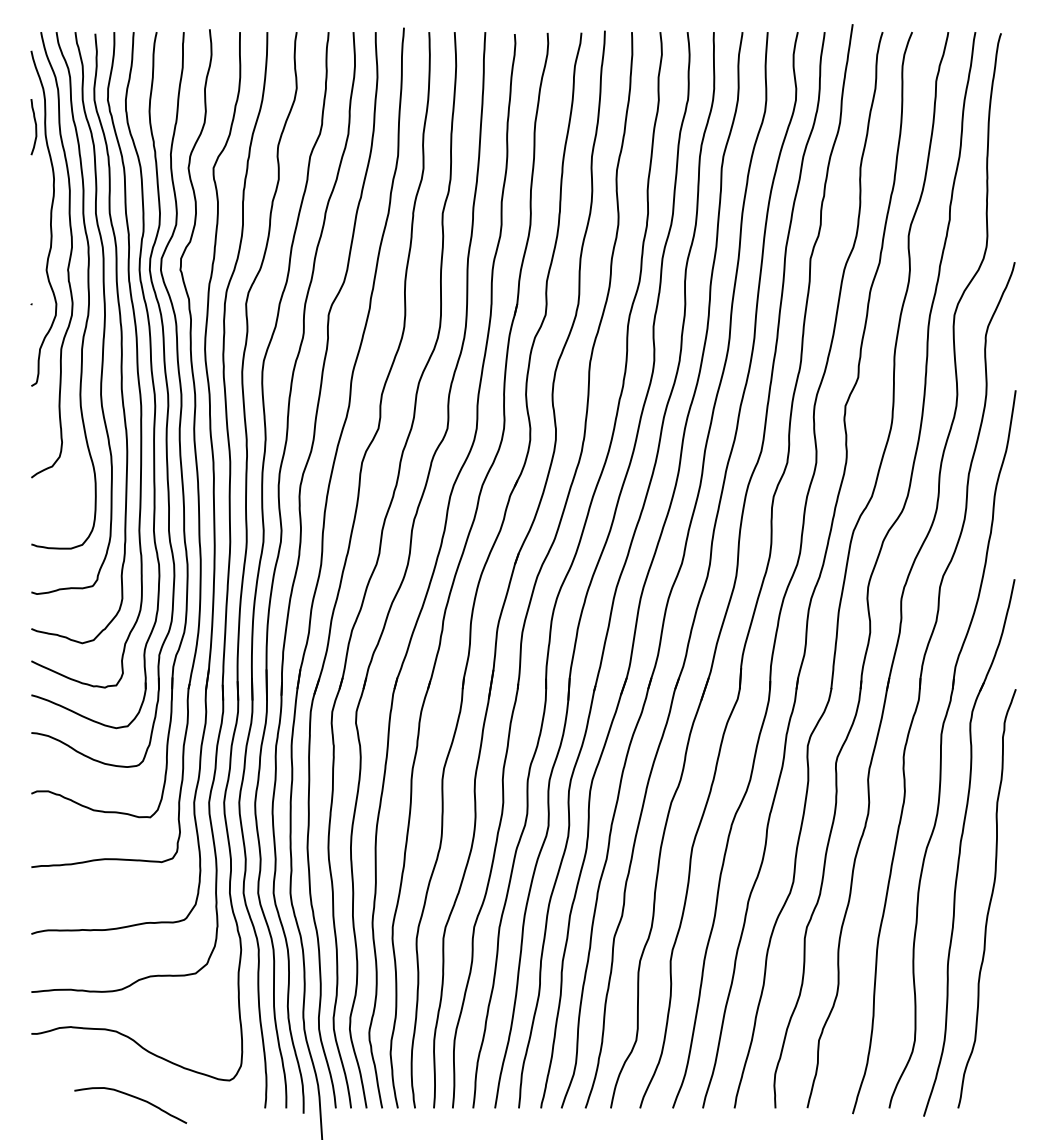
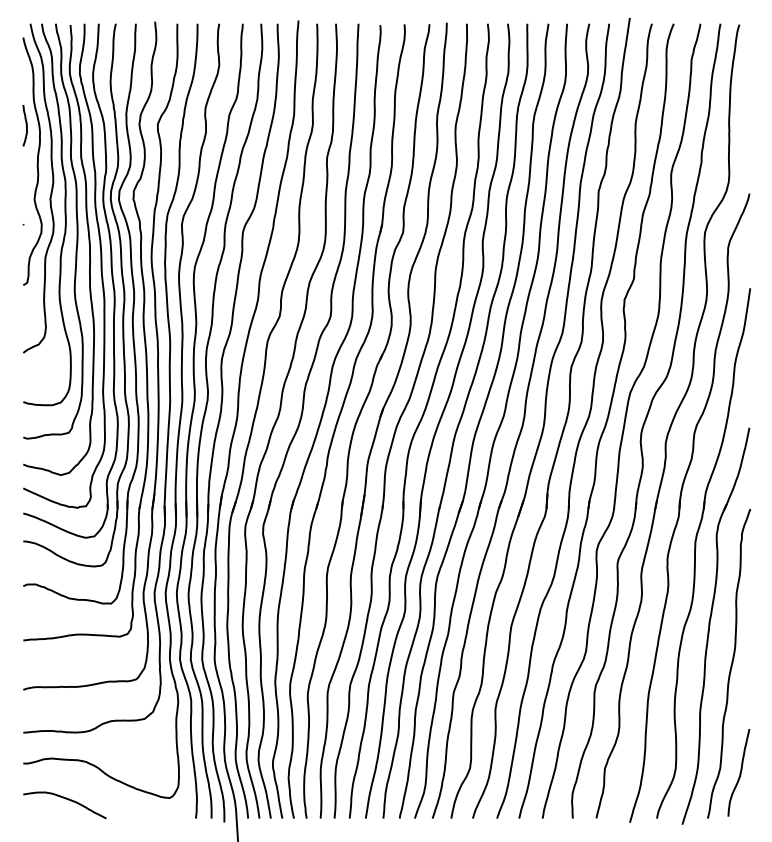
curve: (35, 127) -> (26, 125), moved
curve: (1001, 1046) -> (739, 772), added
curve: (132, 1097) -> (66, 799), moved

